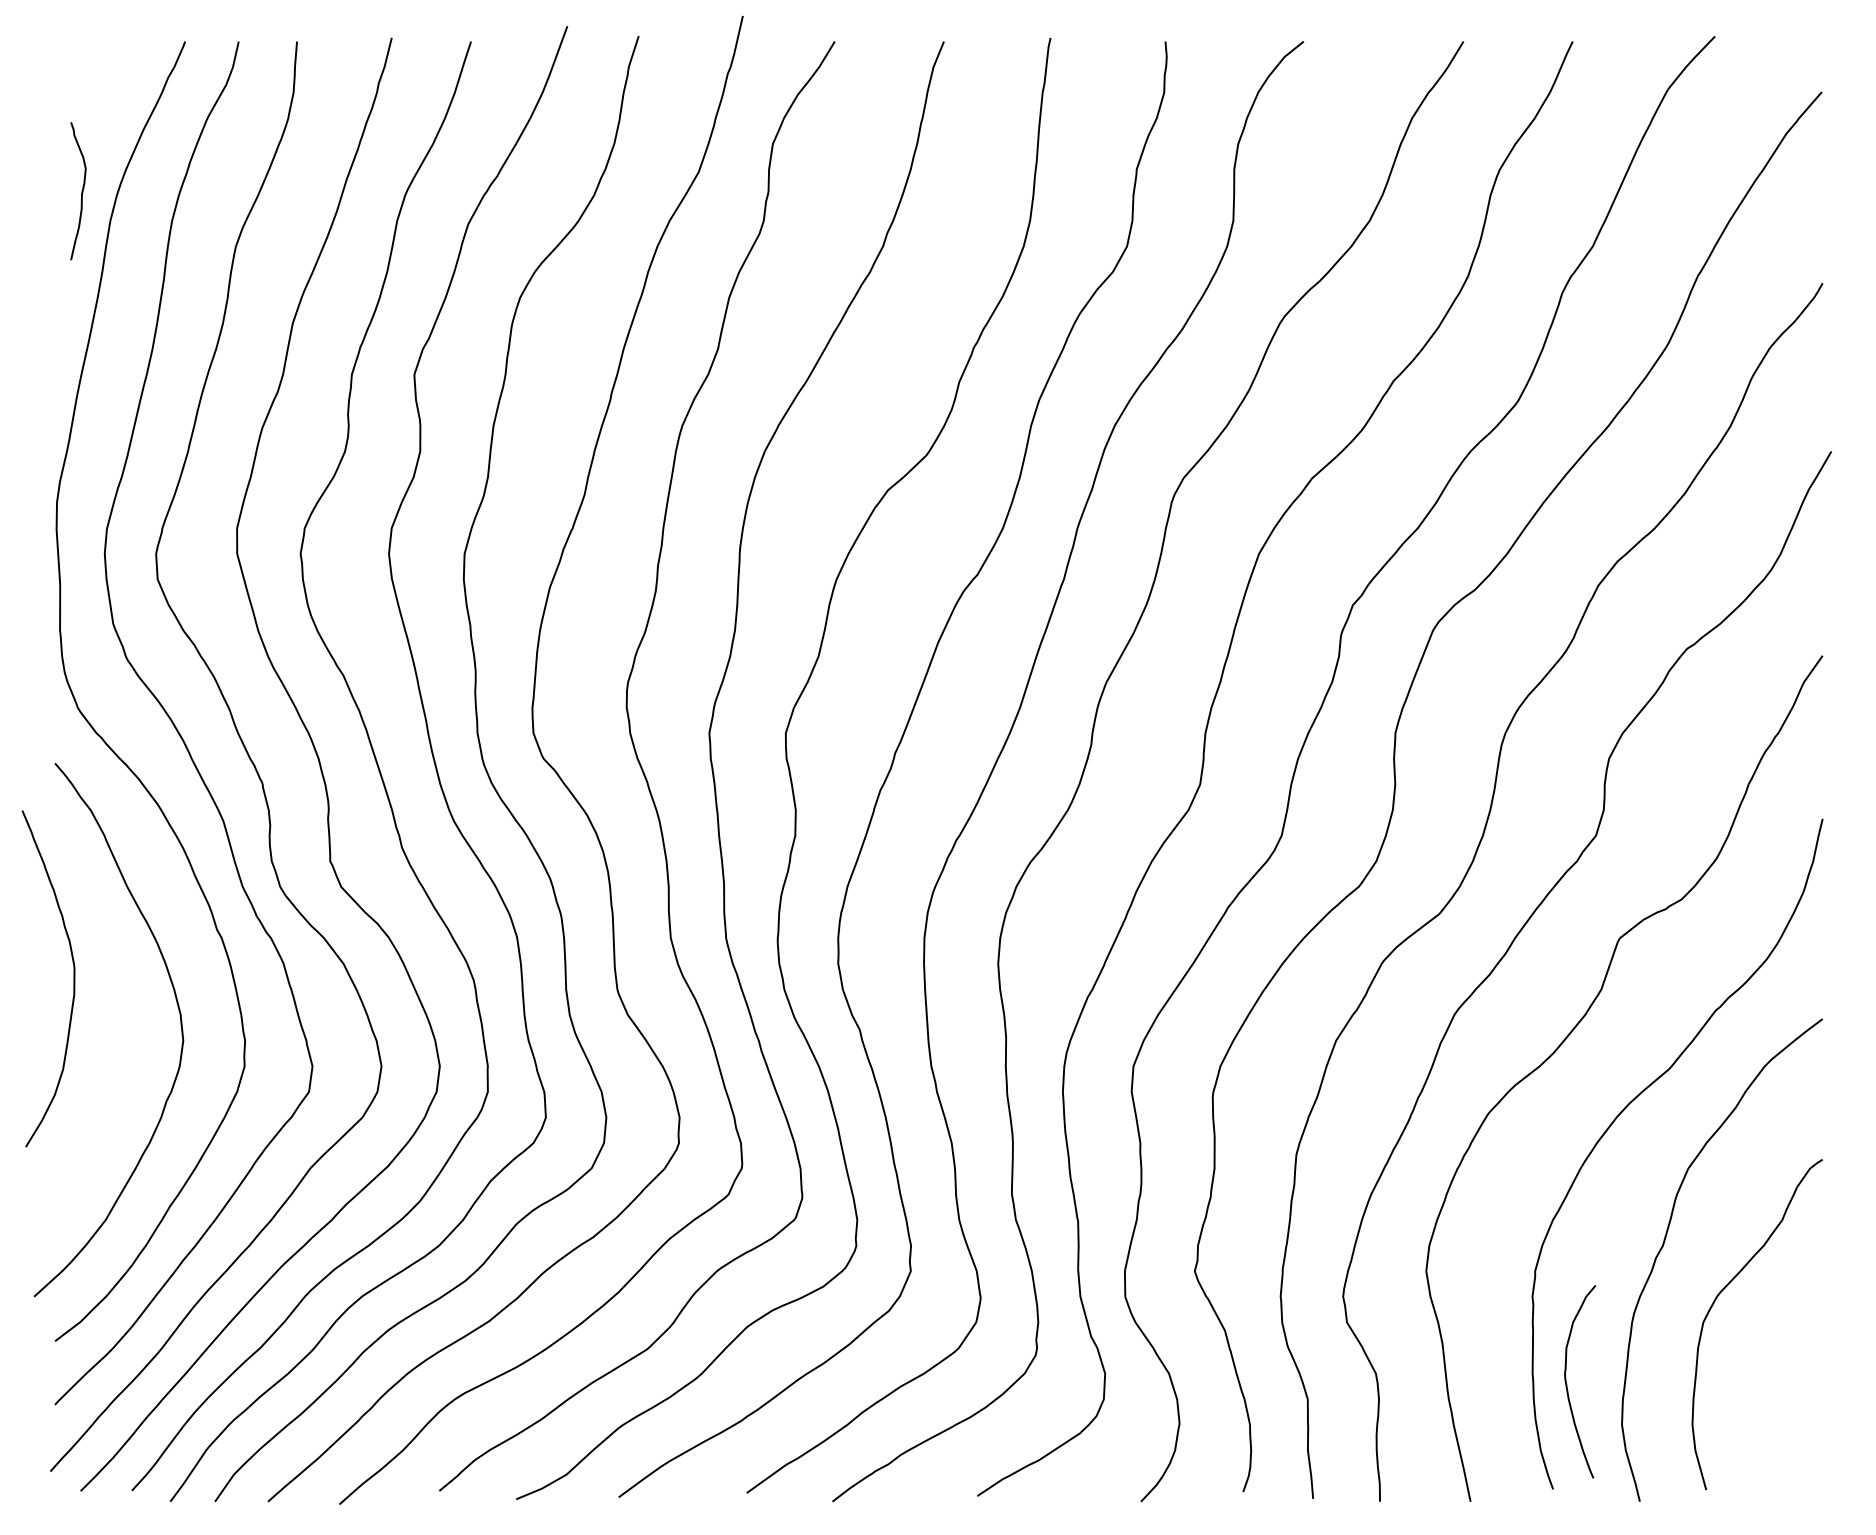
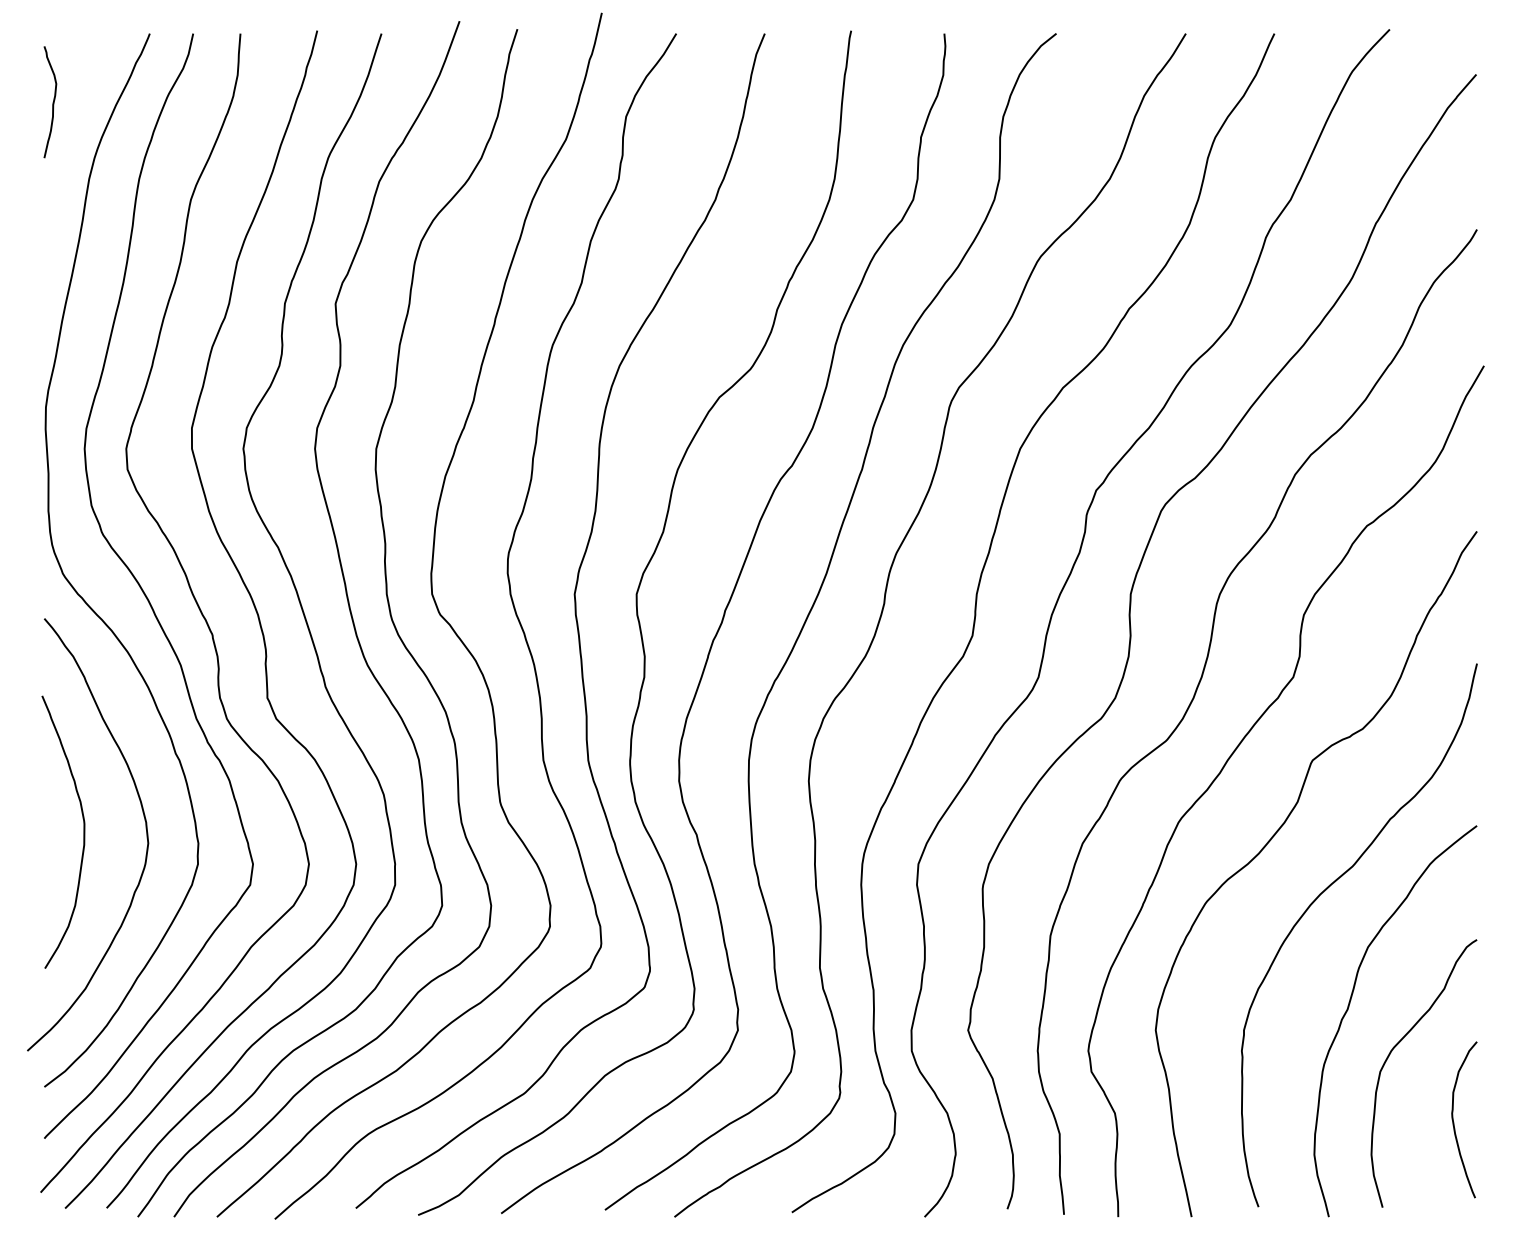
curve: (81, 191) -> (52, 102), moved
curve: (73, 978) -> (83, 831), moved
curve: (1567, 1384) -> (1454, 1122), moved

